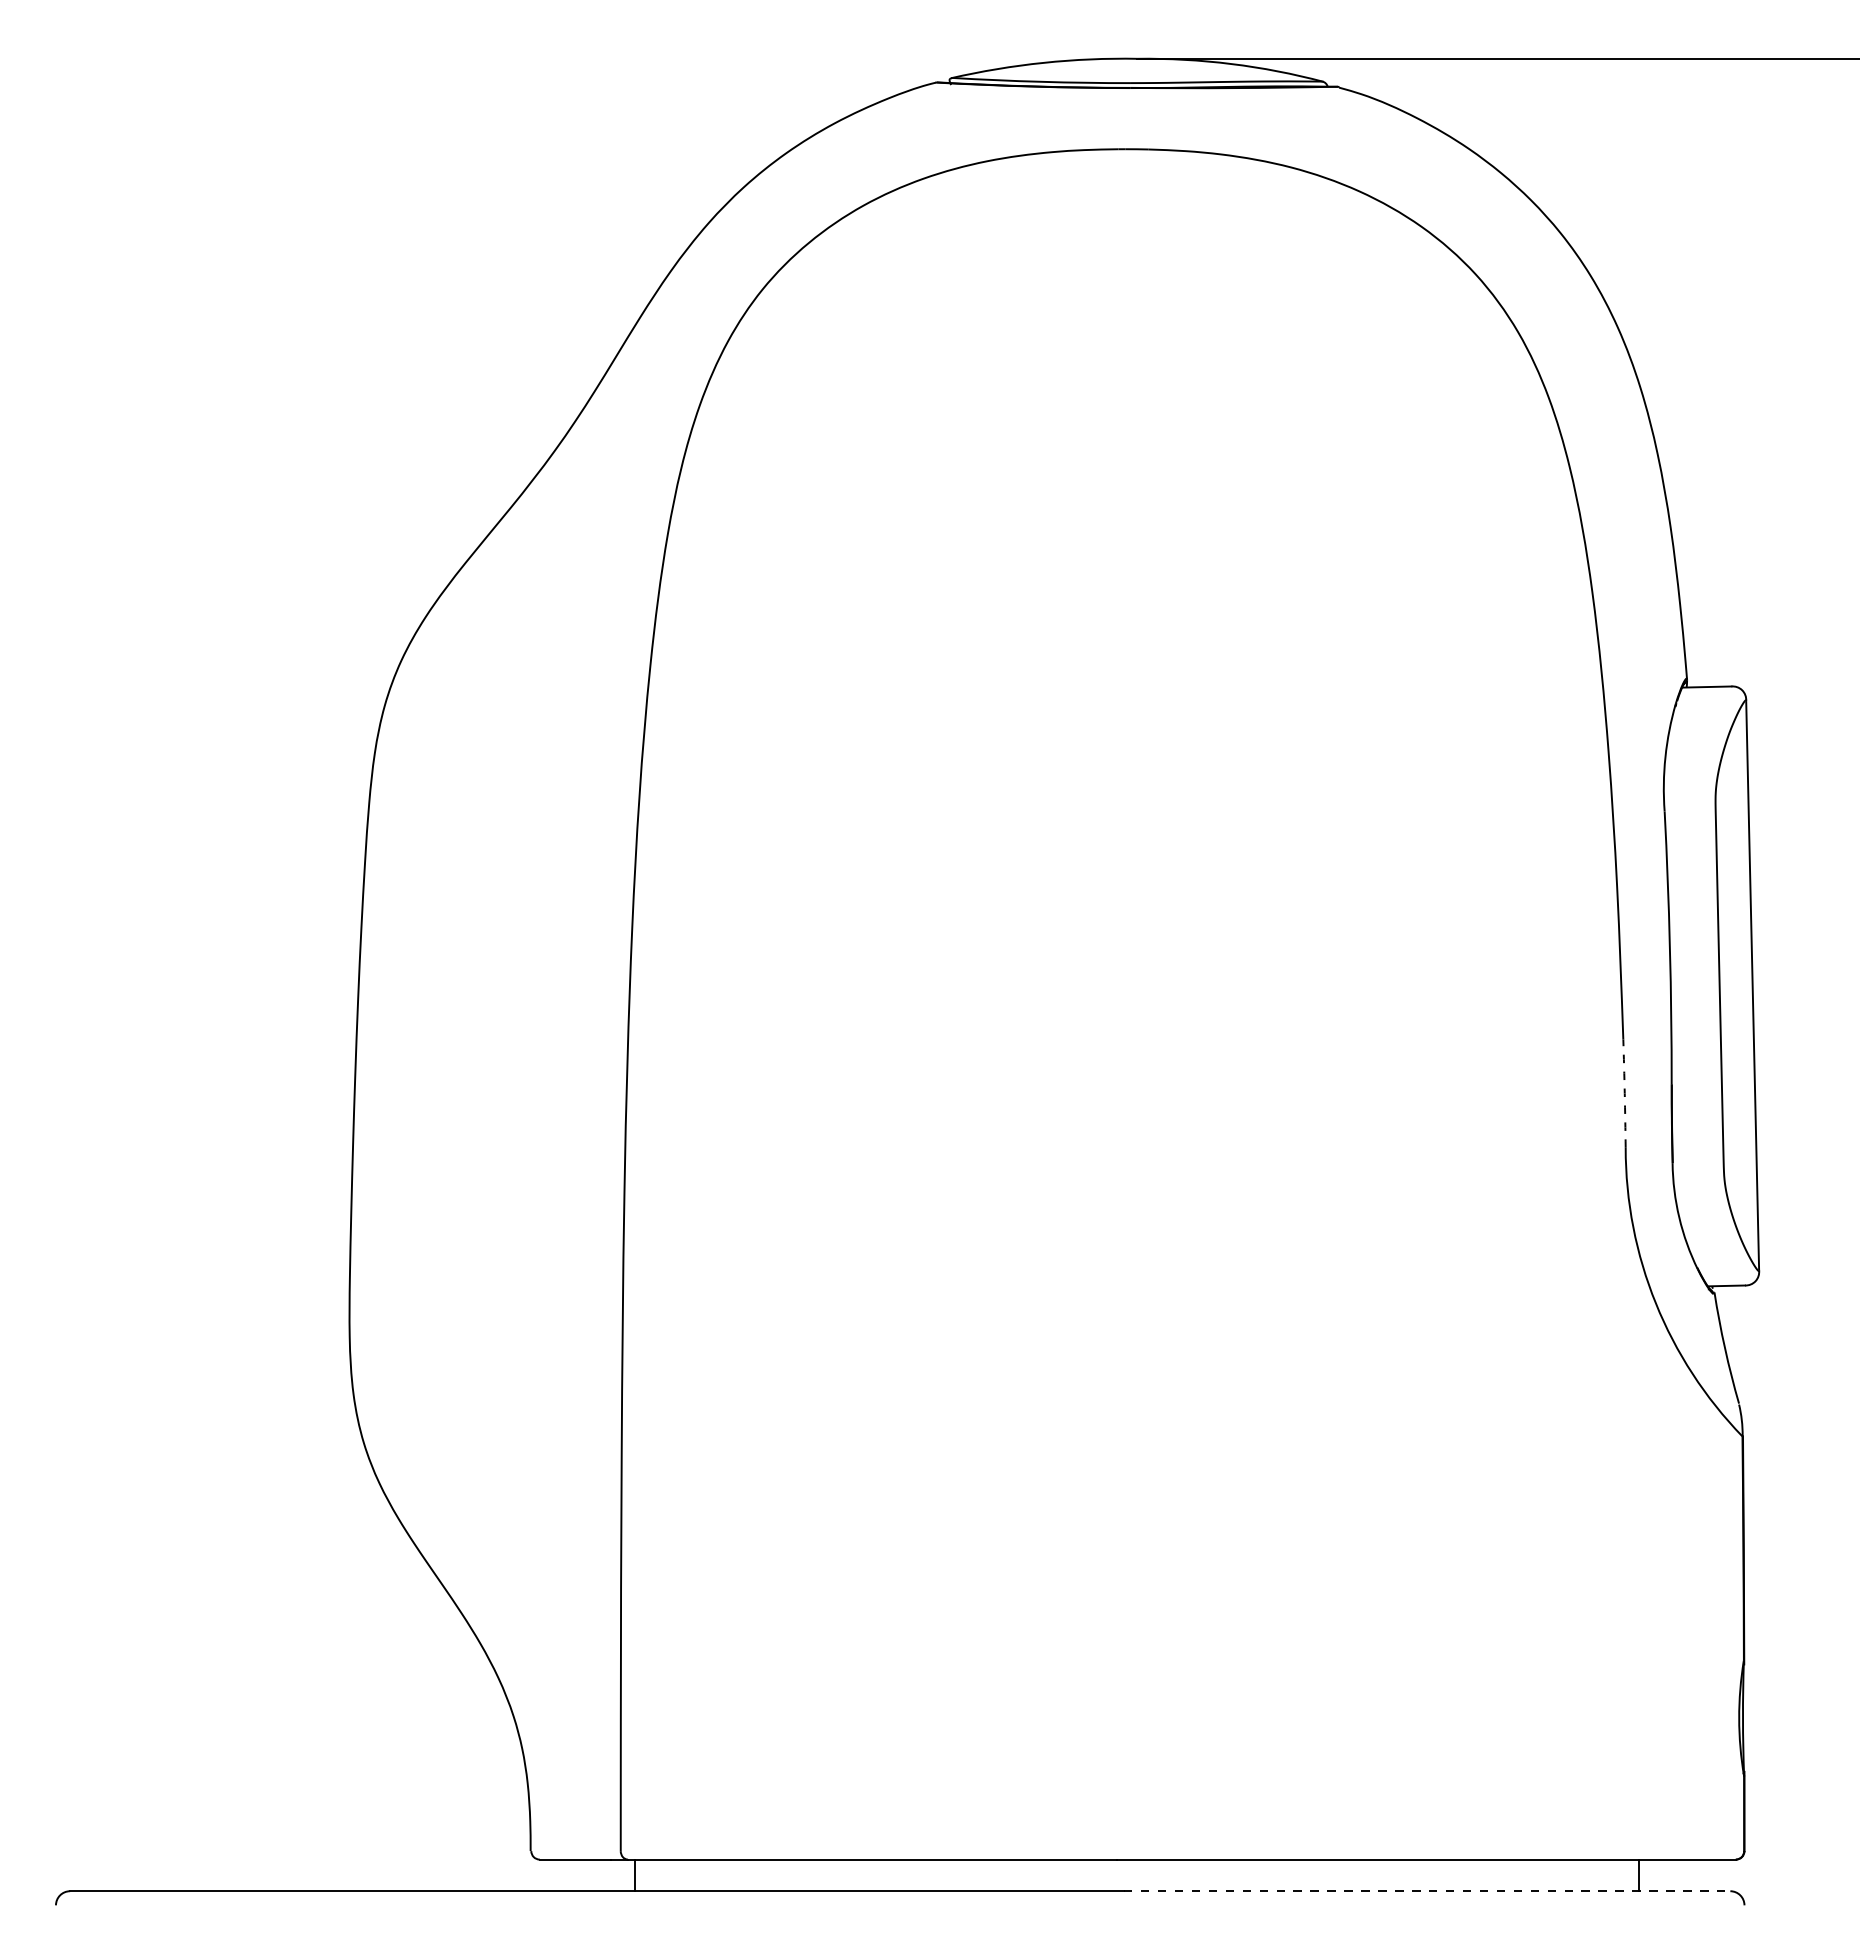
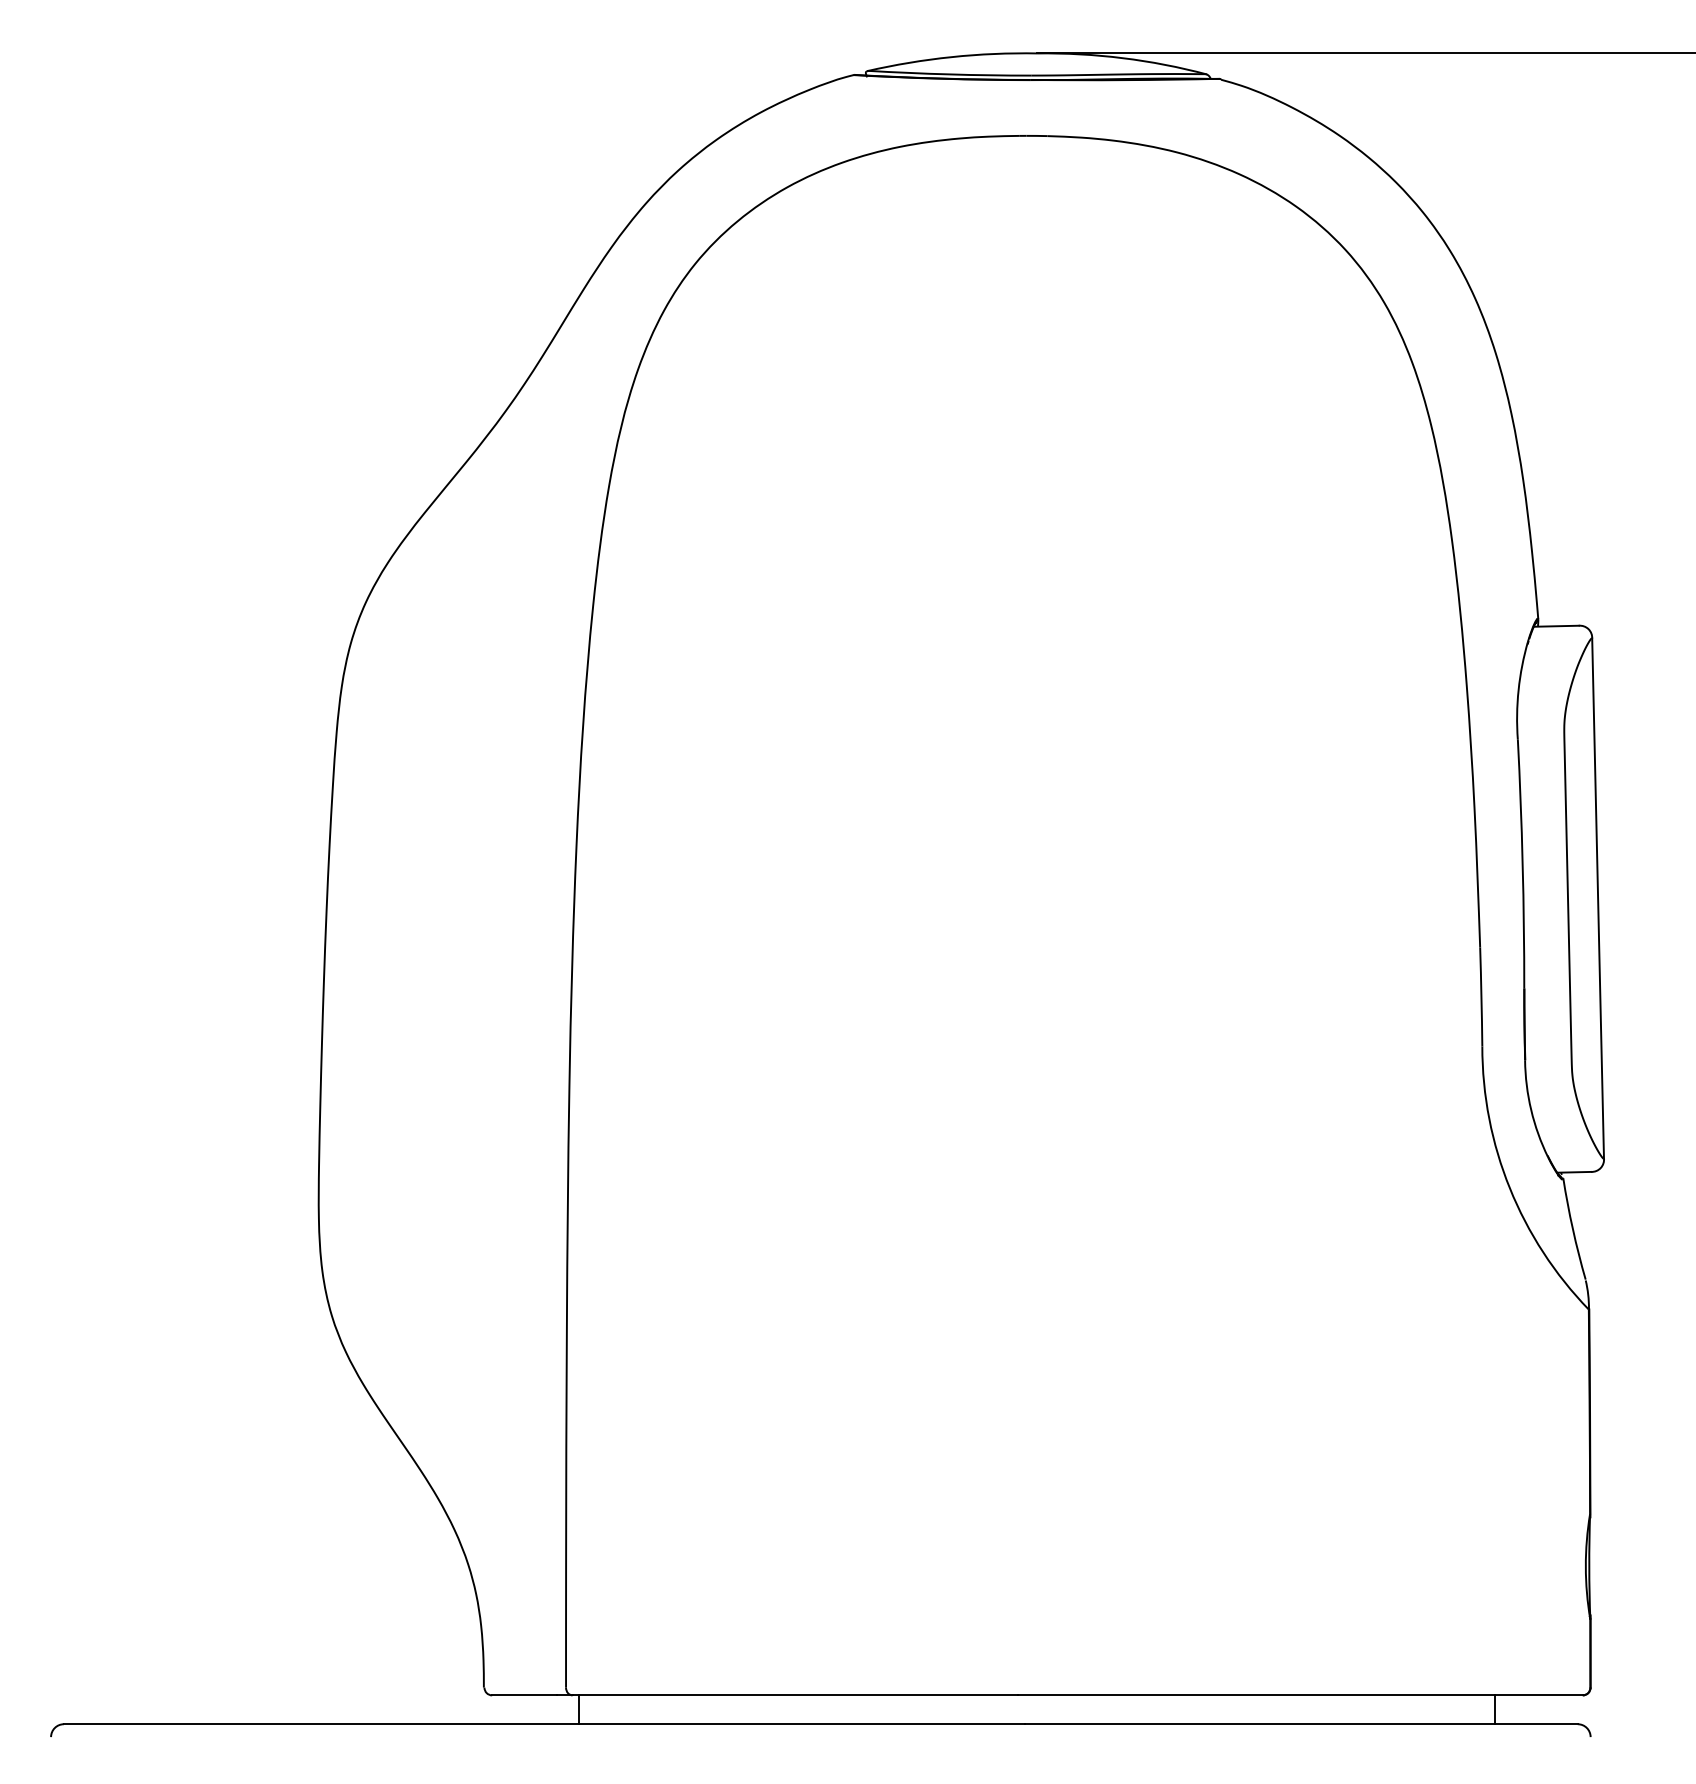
arc: (1624, 1093) -> (1481, 996), dashed -> solid
line: (1427, 1891) -> (1301, 1724), dashed -> solid

